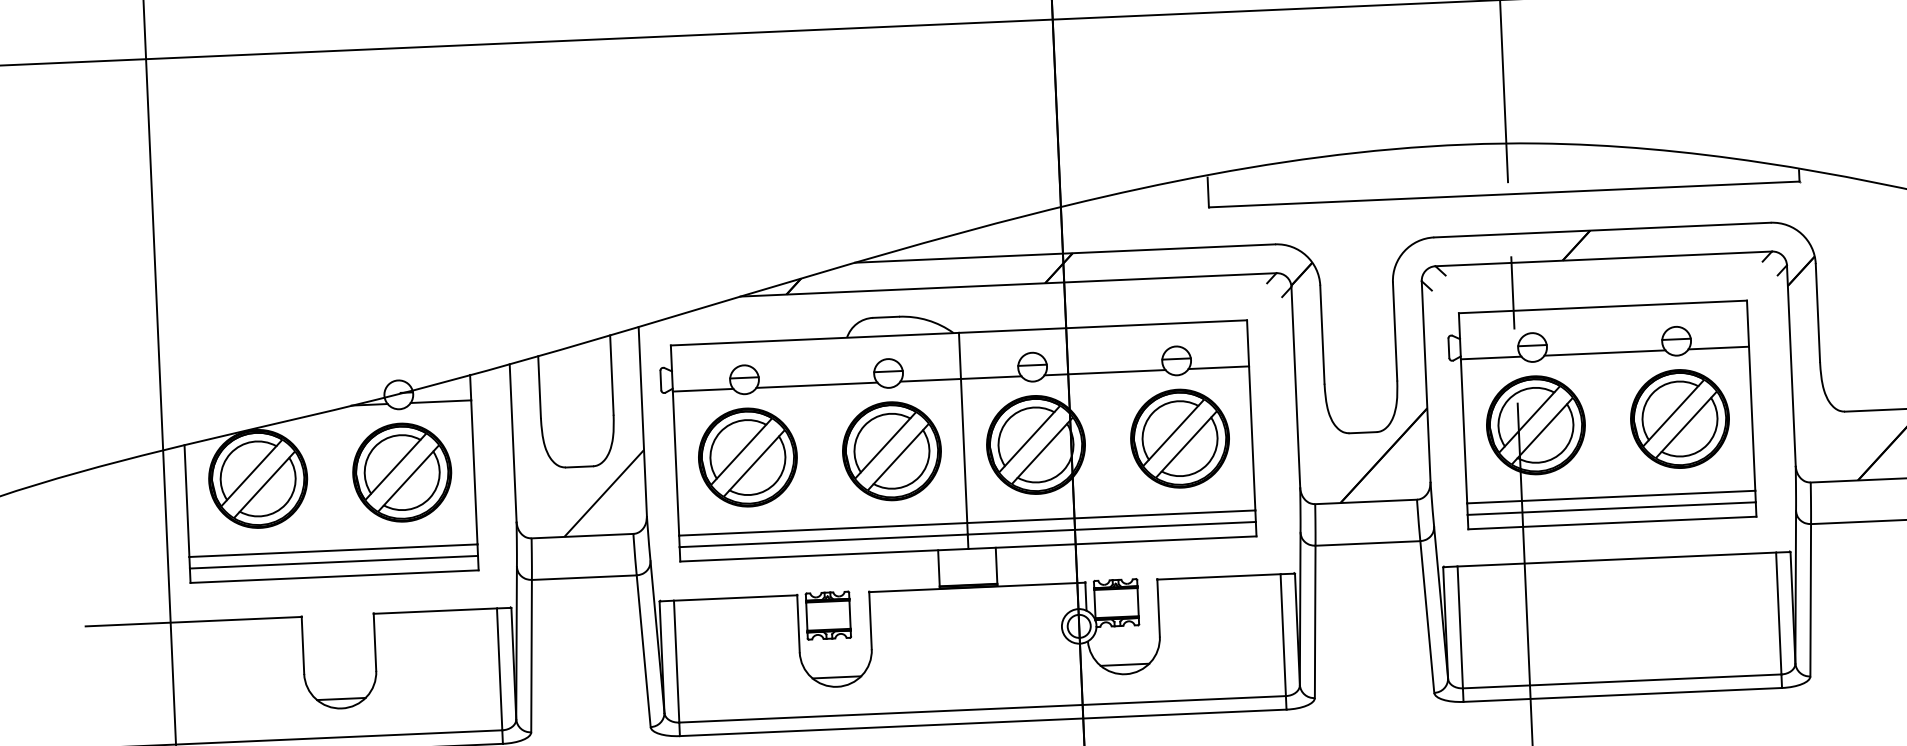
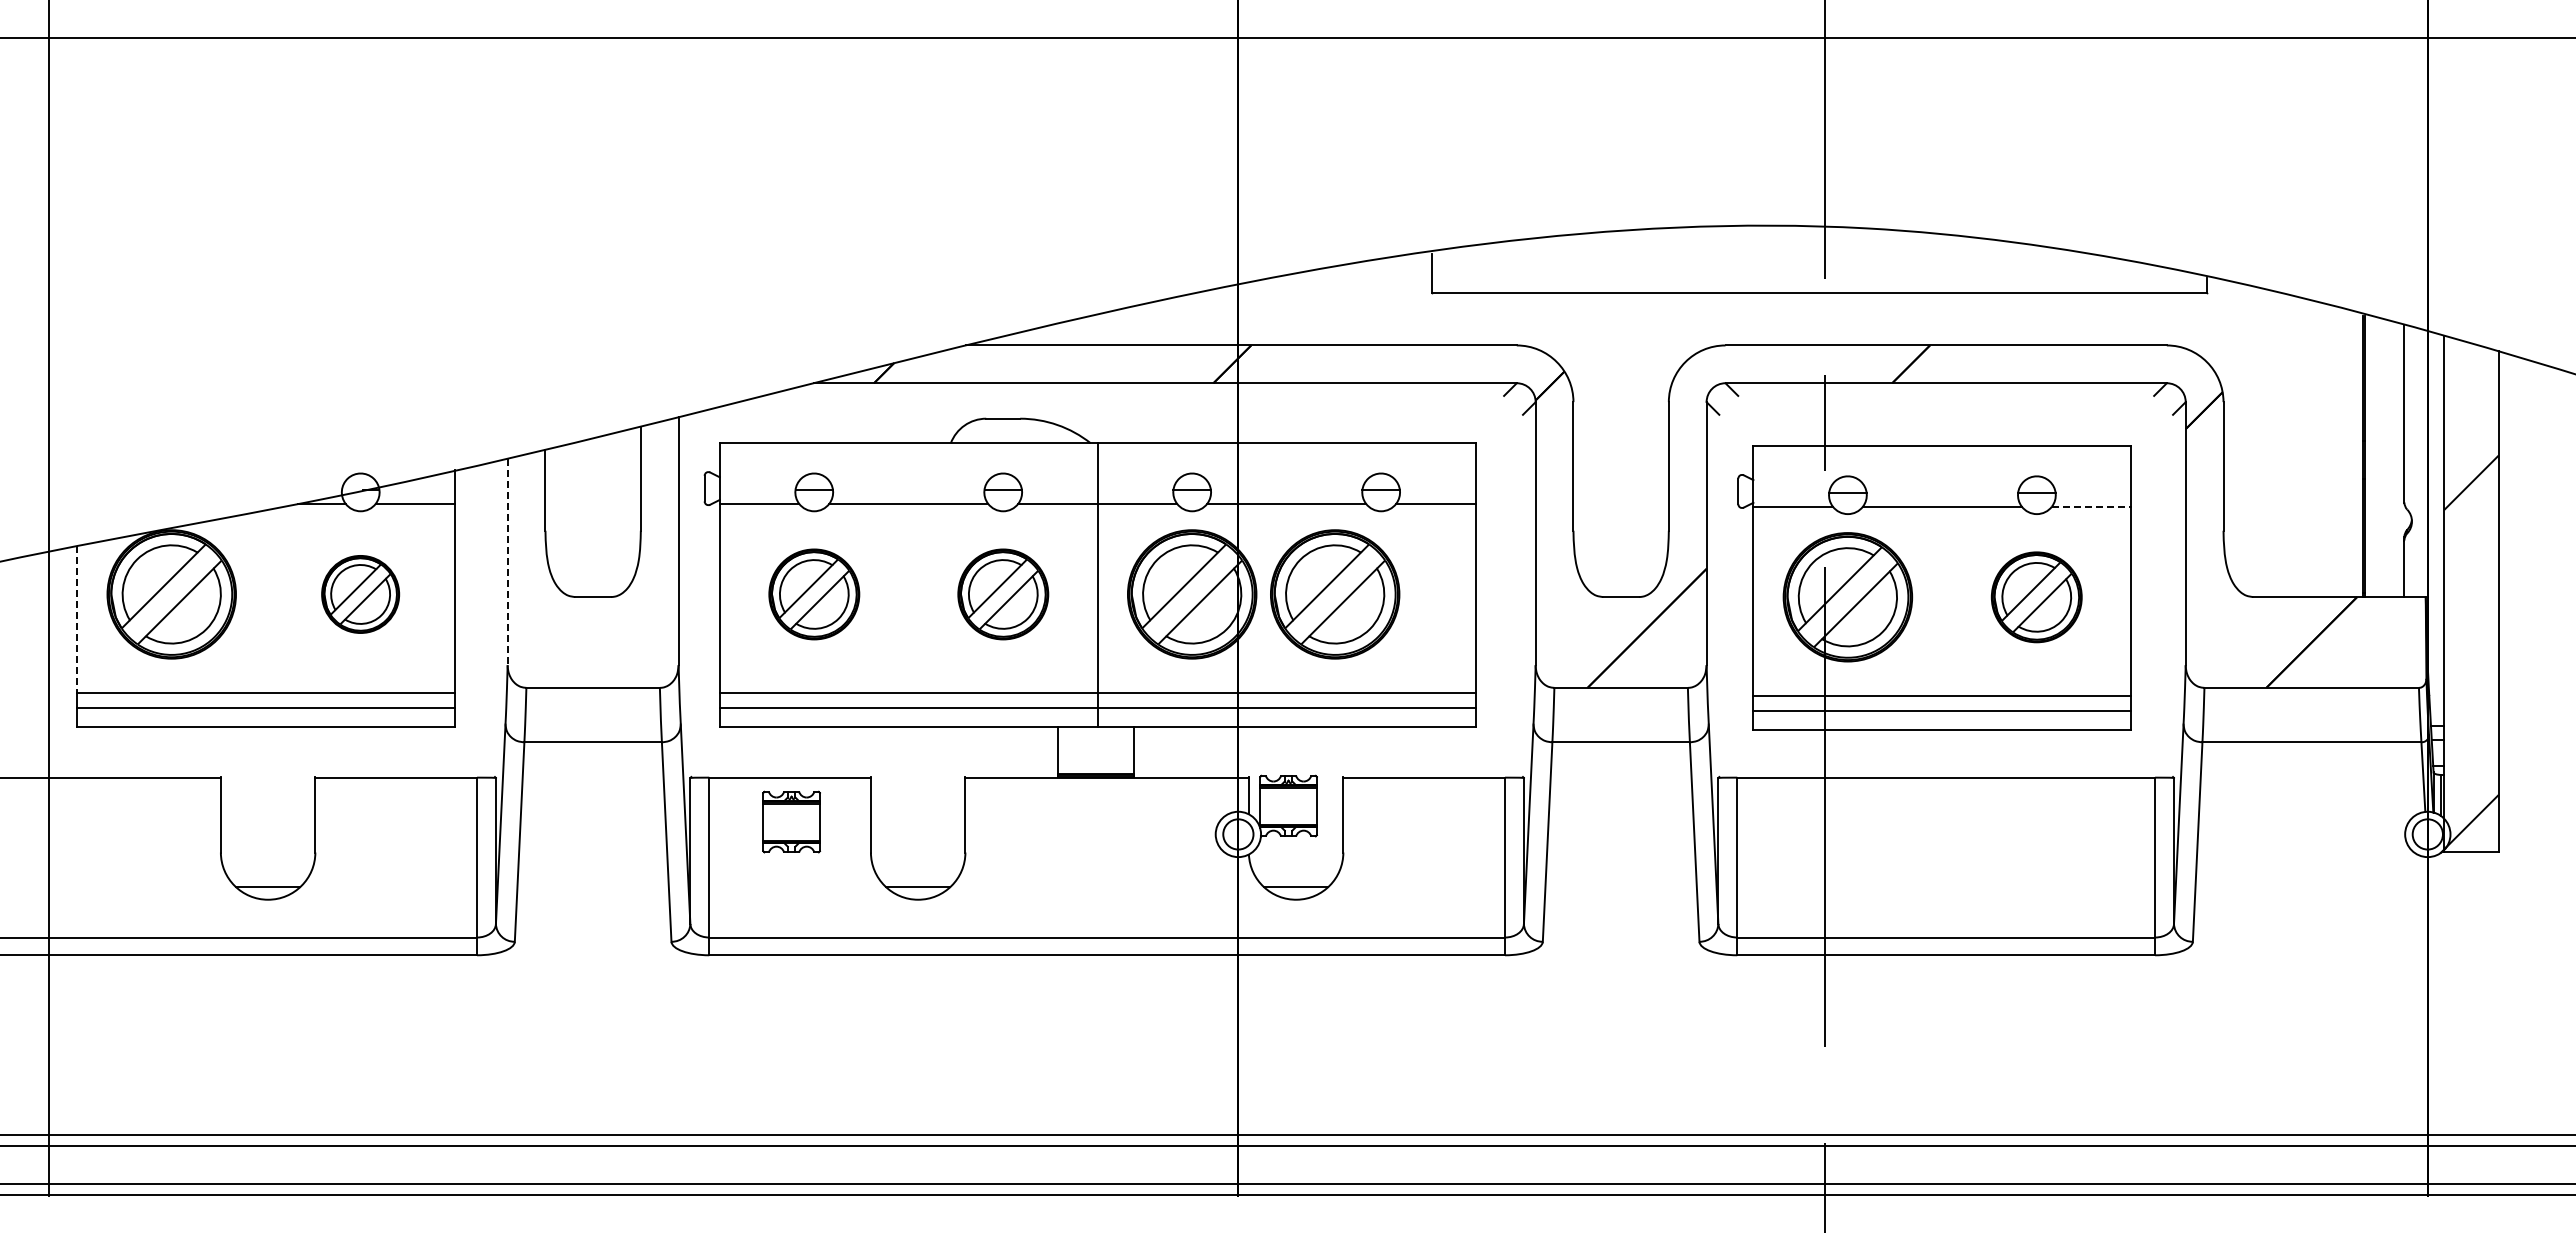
line: (1718, 348) -> (2091, 506), solid -> dashed
part: (1679, 419) -> (2036, 597), size x0.7
part: (1180, 438) -> (1335, 594), moved
line: (513, 443) -> (507, 562), solid -> dashed
part: (892, 451) -> (1003, 594), size x0.7
part: (748, 457) -> (814, 594), size x0.7
part: (402, 472) -> (360, 594), size x0.6
hatch: (603, 492) -> (623, 632), removed
line: (187, 501) -> (77, 619), solid -> dashed
part: (828, 615) -> (791, 821), moved

